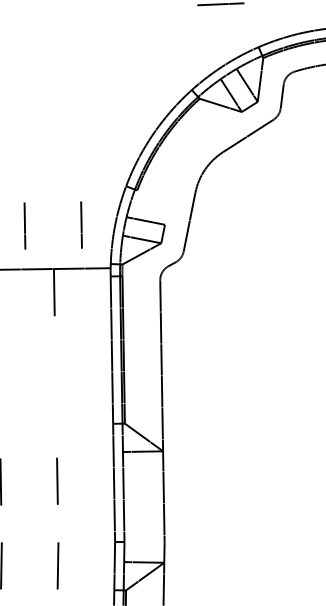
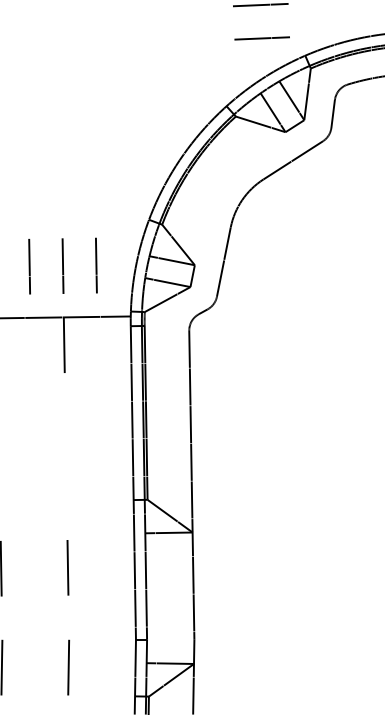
line: (222, 32) -> (262, 38), added
line: (151, 207) -> (178, 244), added
line: (52, 225) -> (62, 265), added

